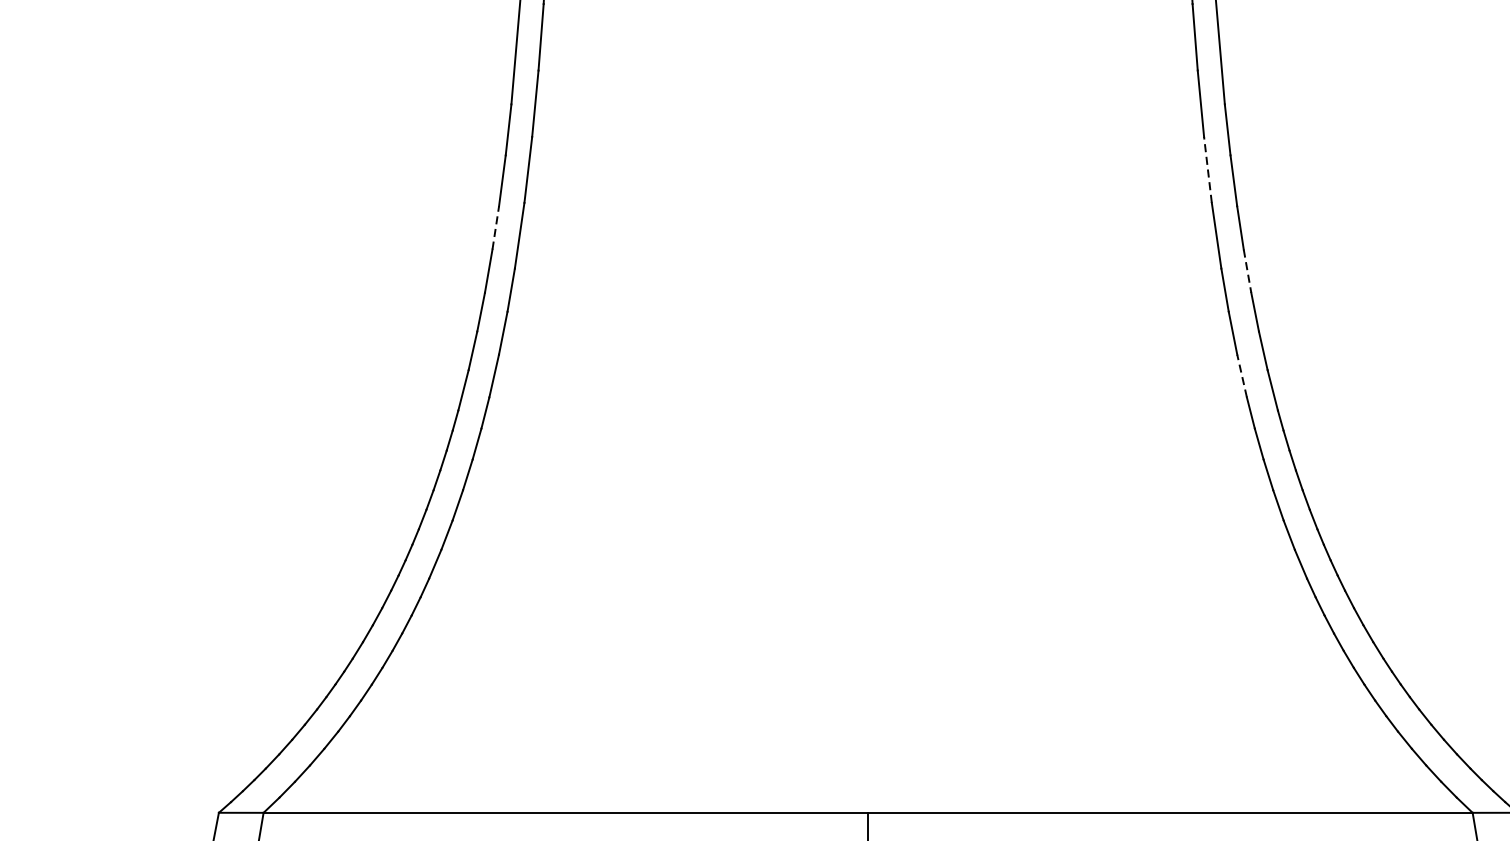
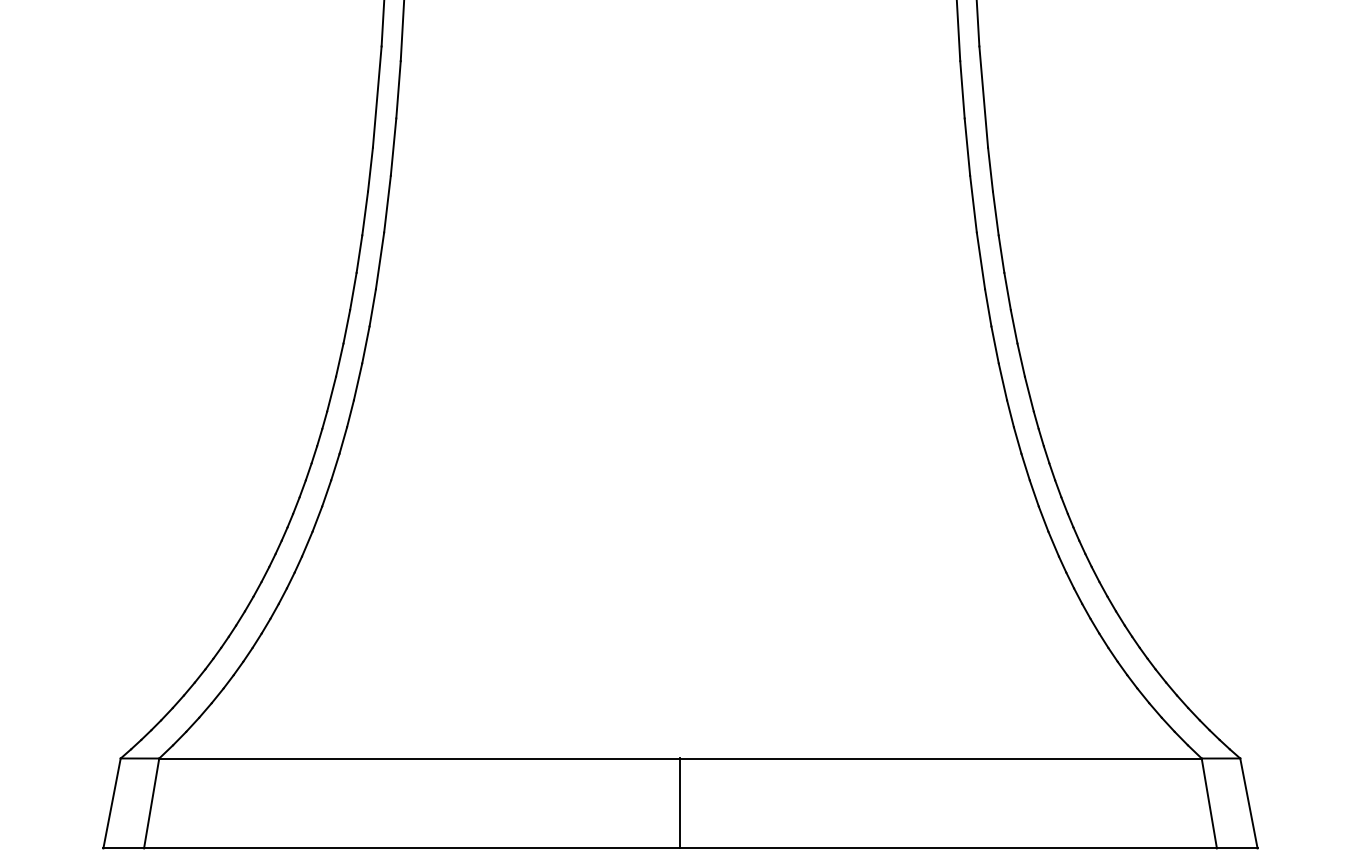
line: (1207, 170) -> (973, 204), dashed -> solid
line: (495, 228) -> (359, 254), dashed -> solid
line: (1247, 271) -> (1007, 291), dashed -> solid
line: (1241, 375) -> (1002, 381), dashed -> solid

